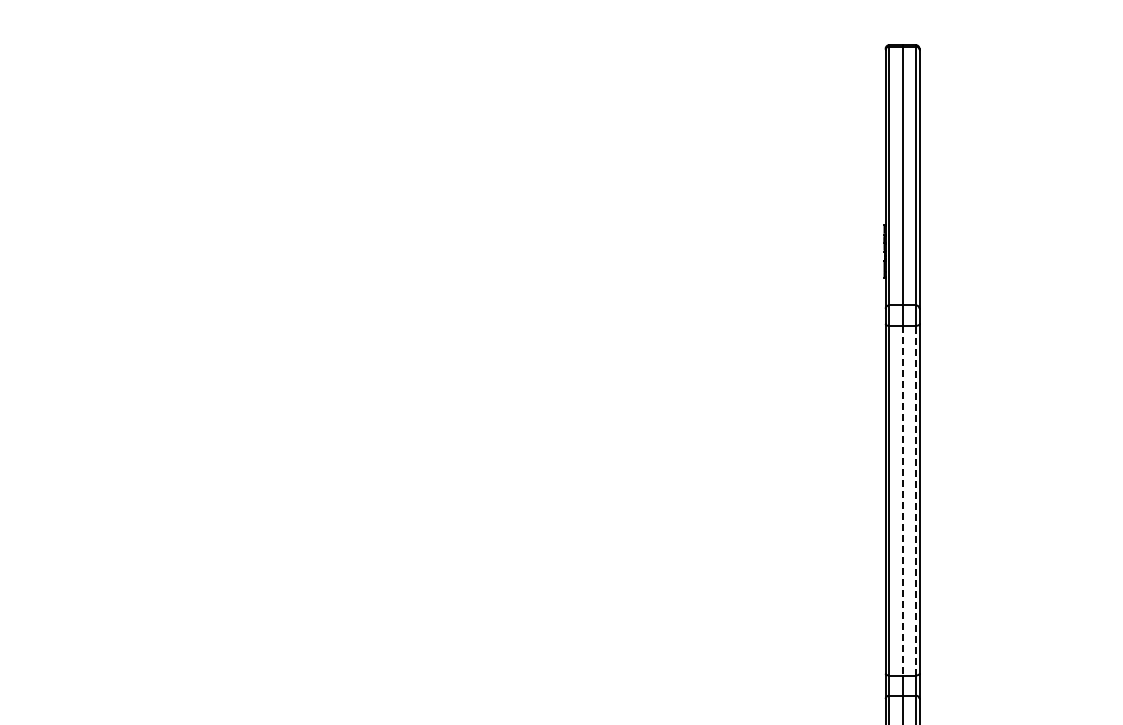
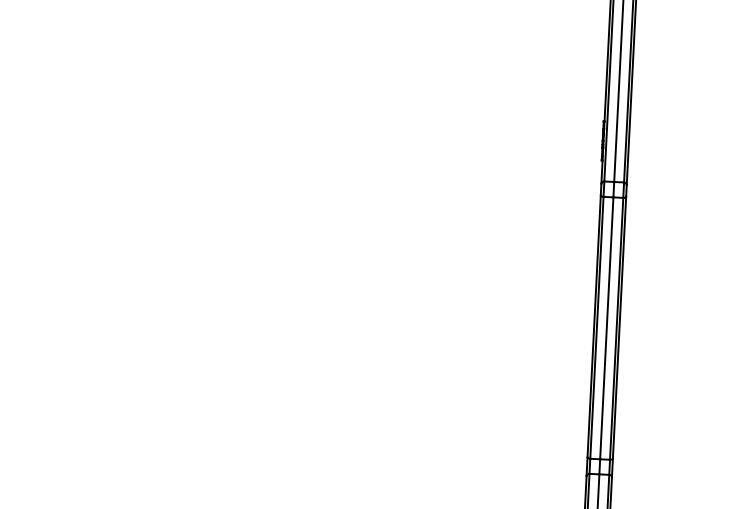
line: (902, 500) -> (606, 328), dashed -> solid
line: (915, 500) -> (616, 328), dashed -> solid

